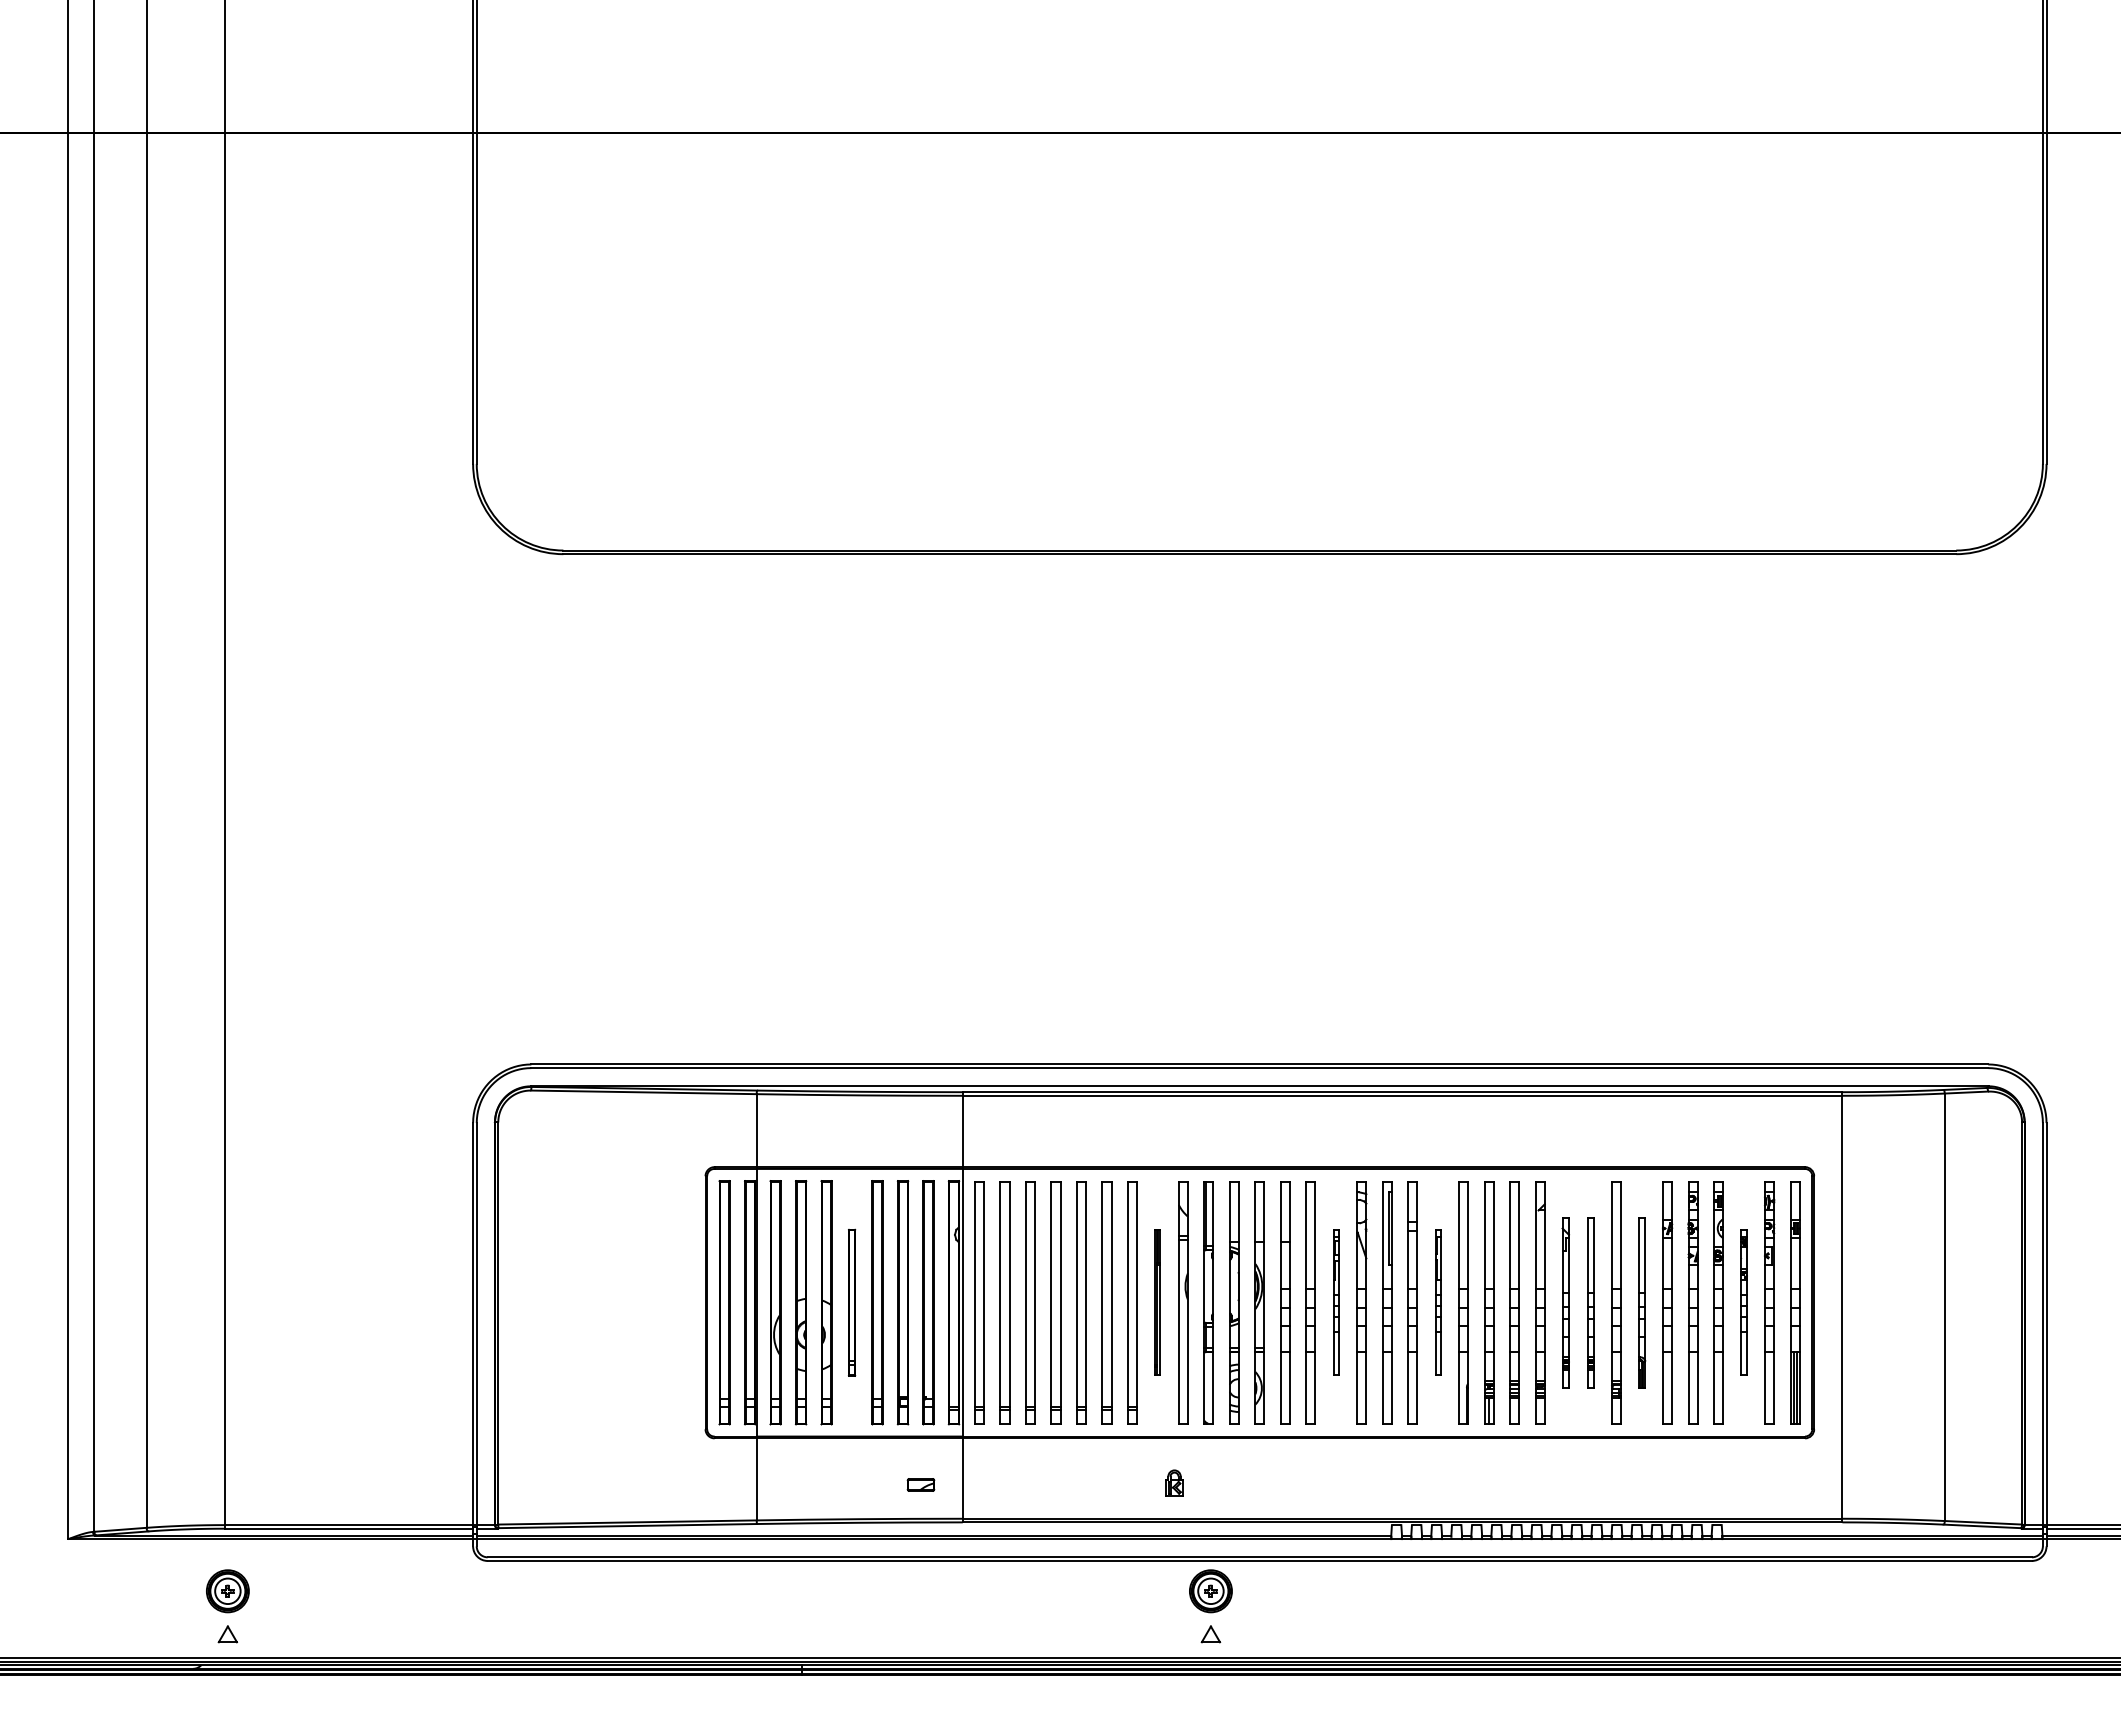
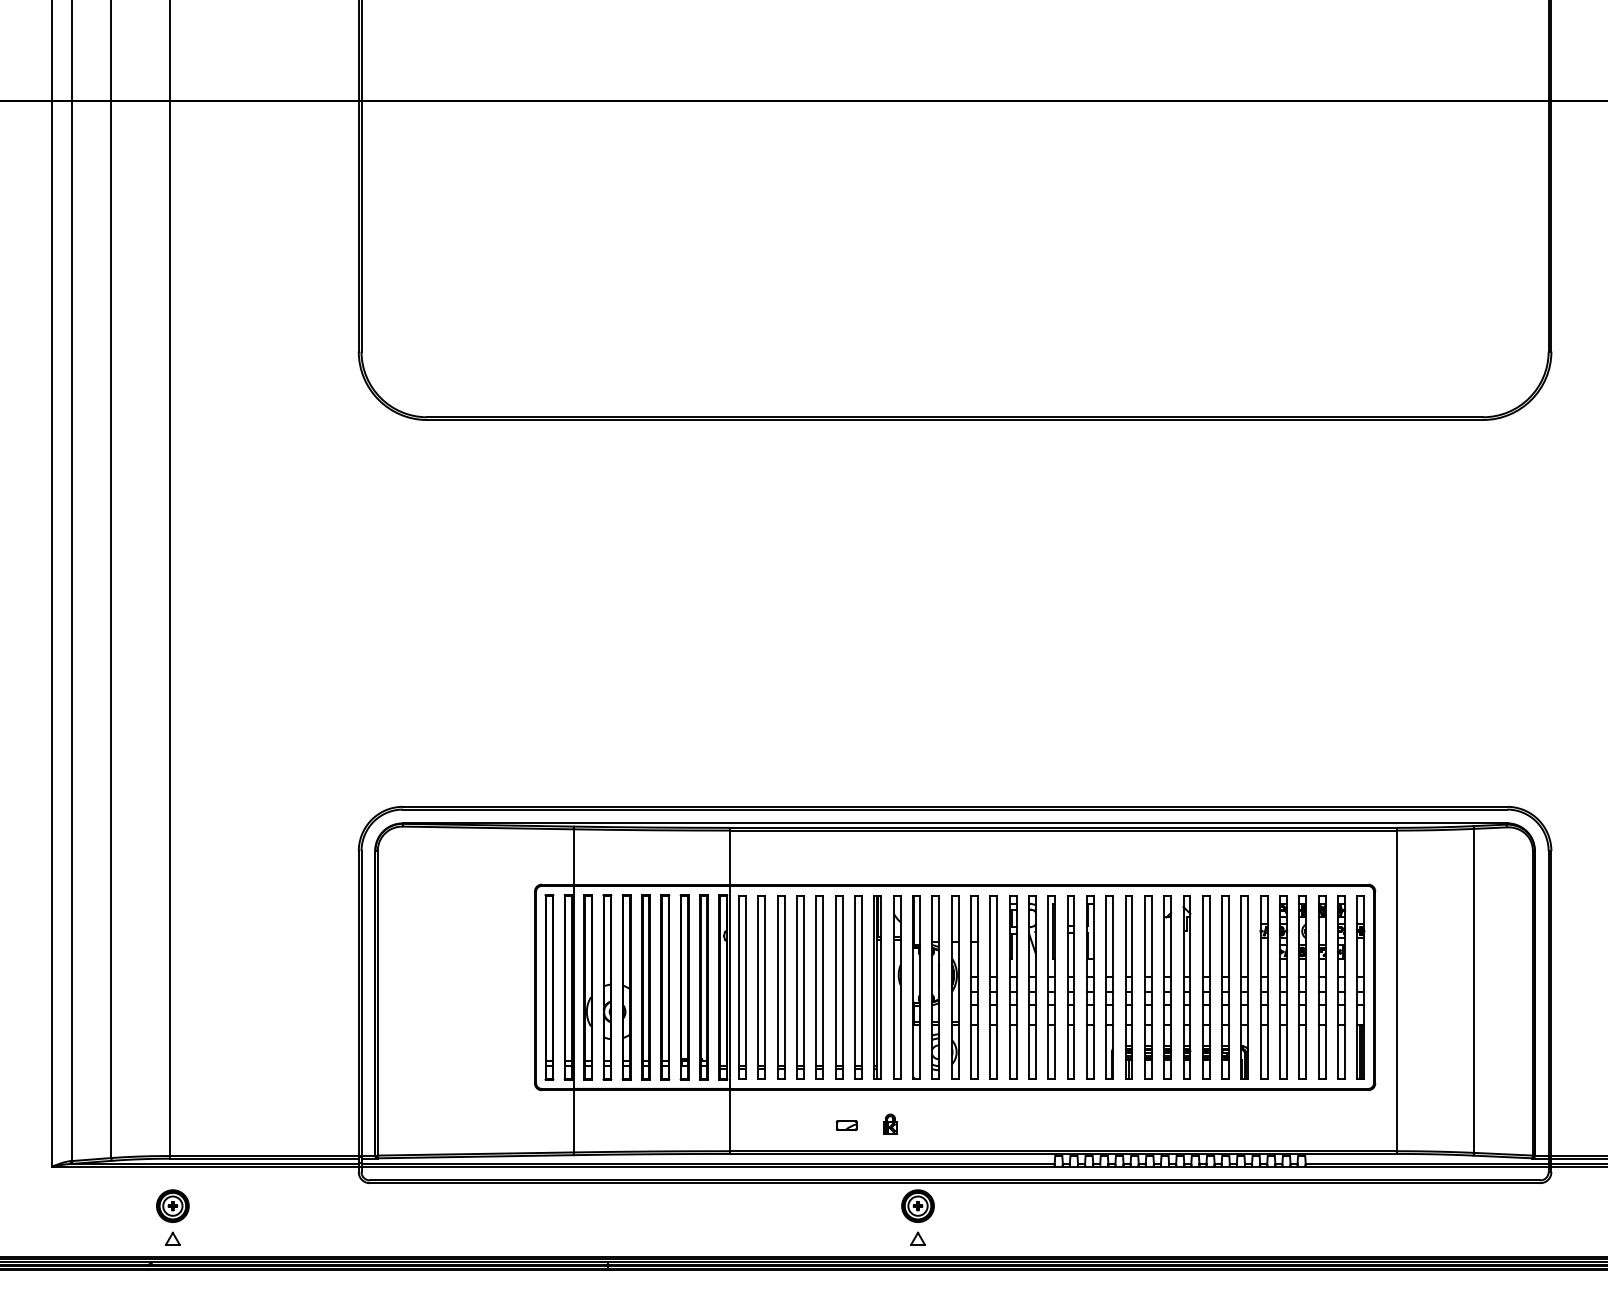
part: (851, 1302) -> (645, 987), size x1.67
part: (1157, 1302) -> (877, 987), size x1.67
part: (1336, 1302) -> (1013, 987), size x1.67
part: (1438, 1302) -> (1090, 987), size x1.67
part: (1565, 1302) -> (1186, 987), size x1.43
part: (1591, 1302) -> (1206, 987), size x1.43
part: (1642, 1302) -> (1245, 987), size x1.43
part: (1743, 1302) -> (1321, 987), size x1.67
part: (920, 1484) -> (846, 1125), moved

